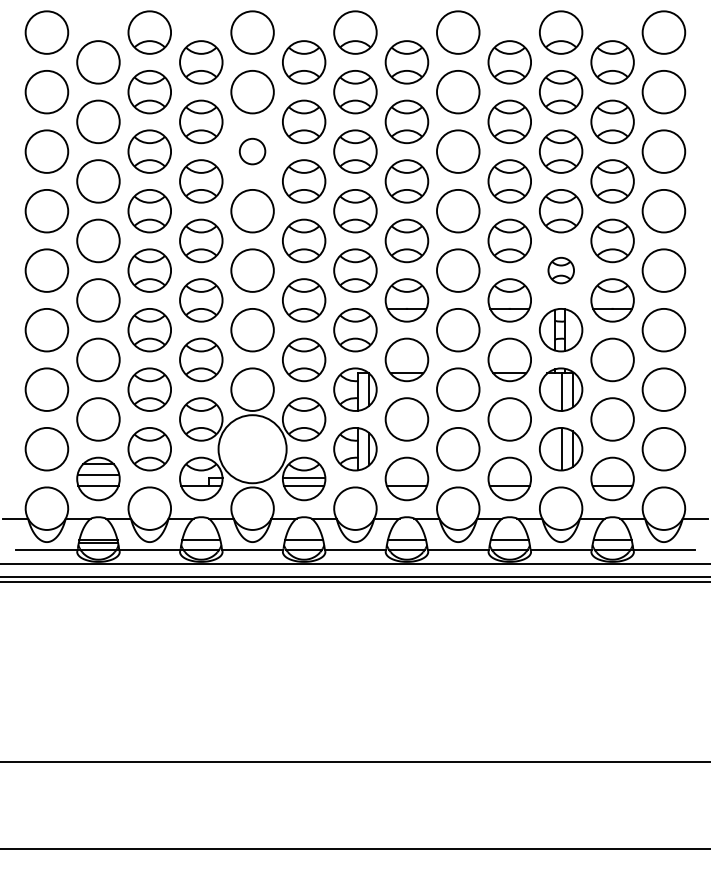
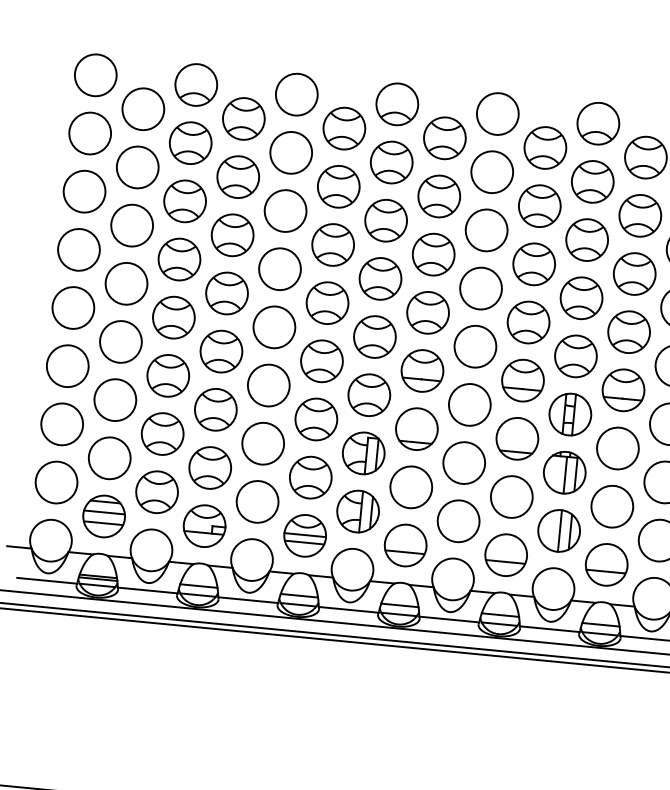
circle: (252, 151) -> (285, 210), size x1.67
part: (561, 270) -> (576, 356), size x1.67
circle: (252, 448) -> (257, 501), size x0.62

